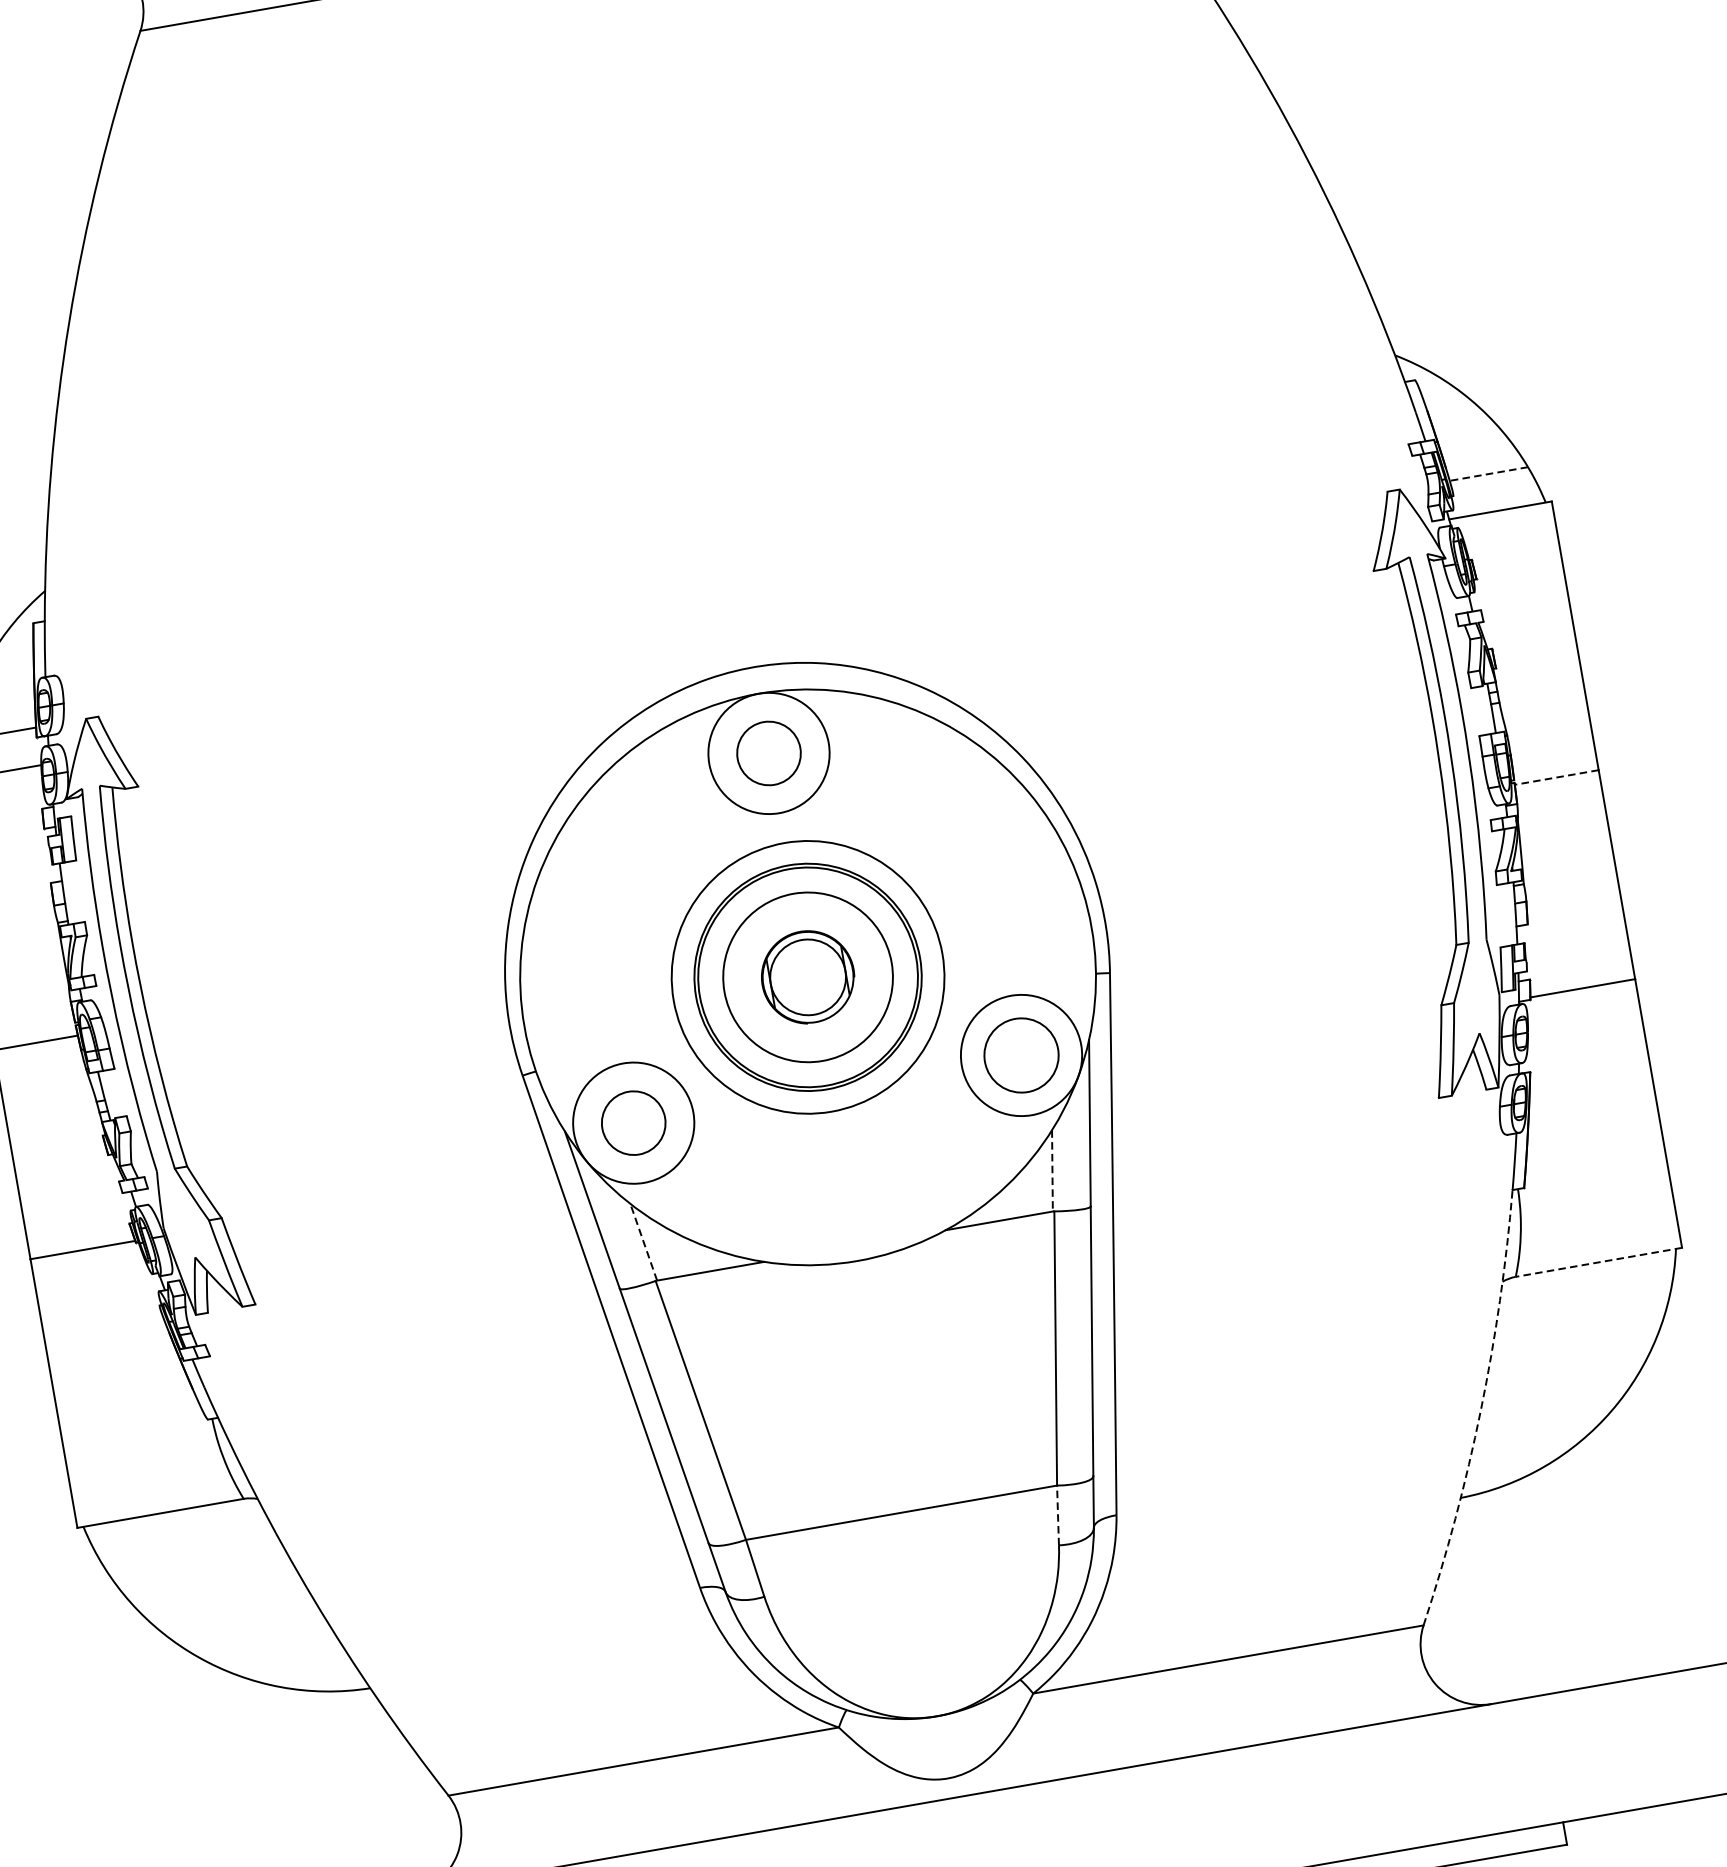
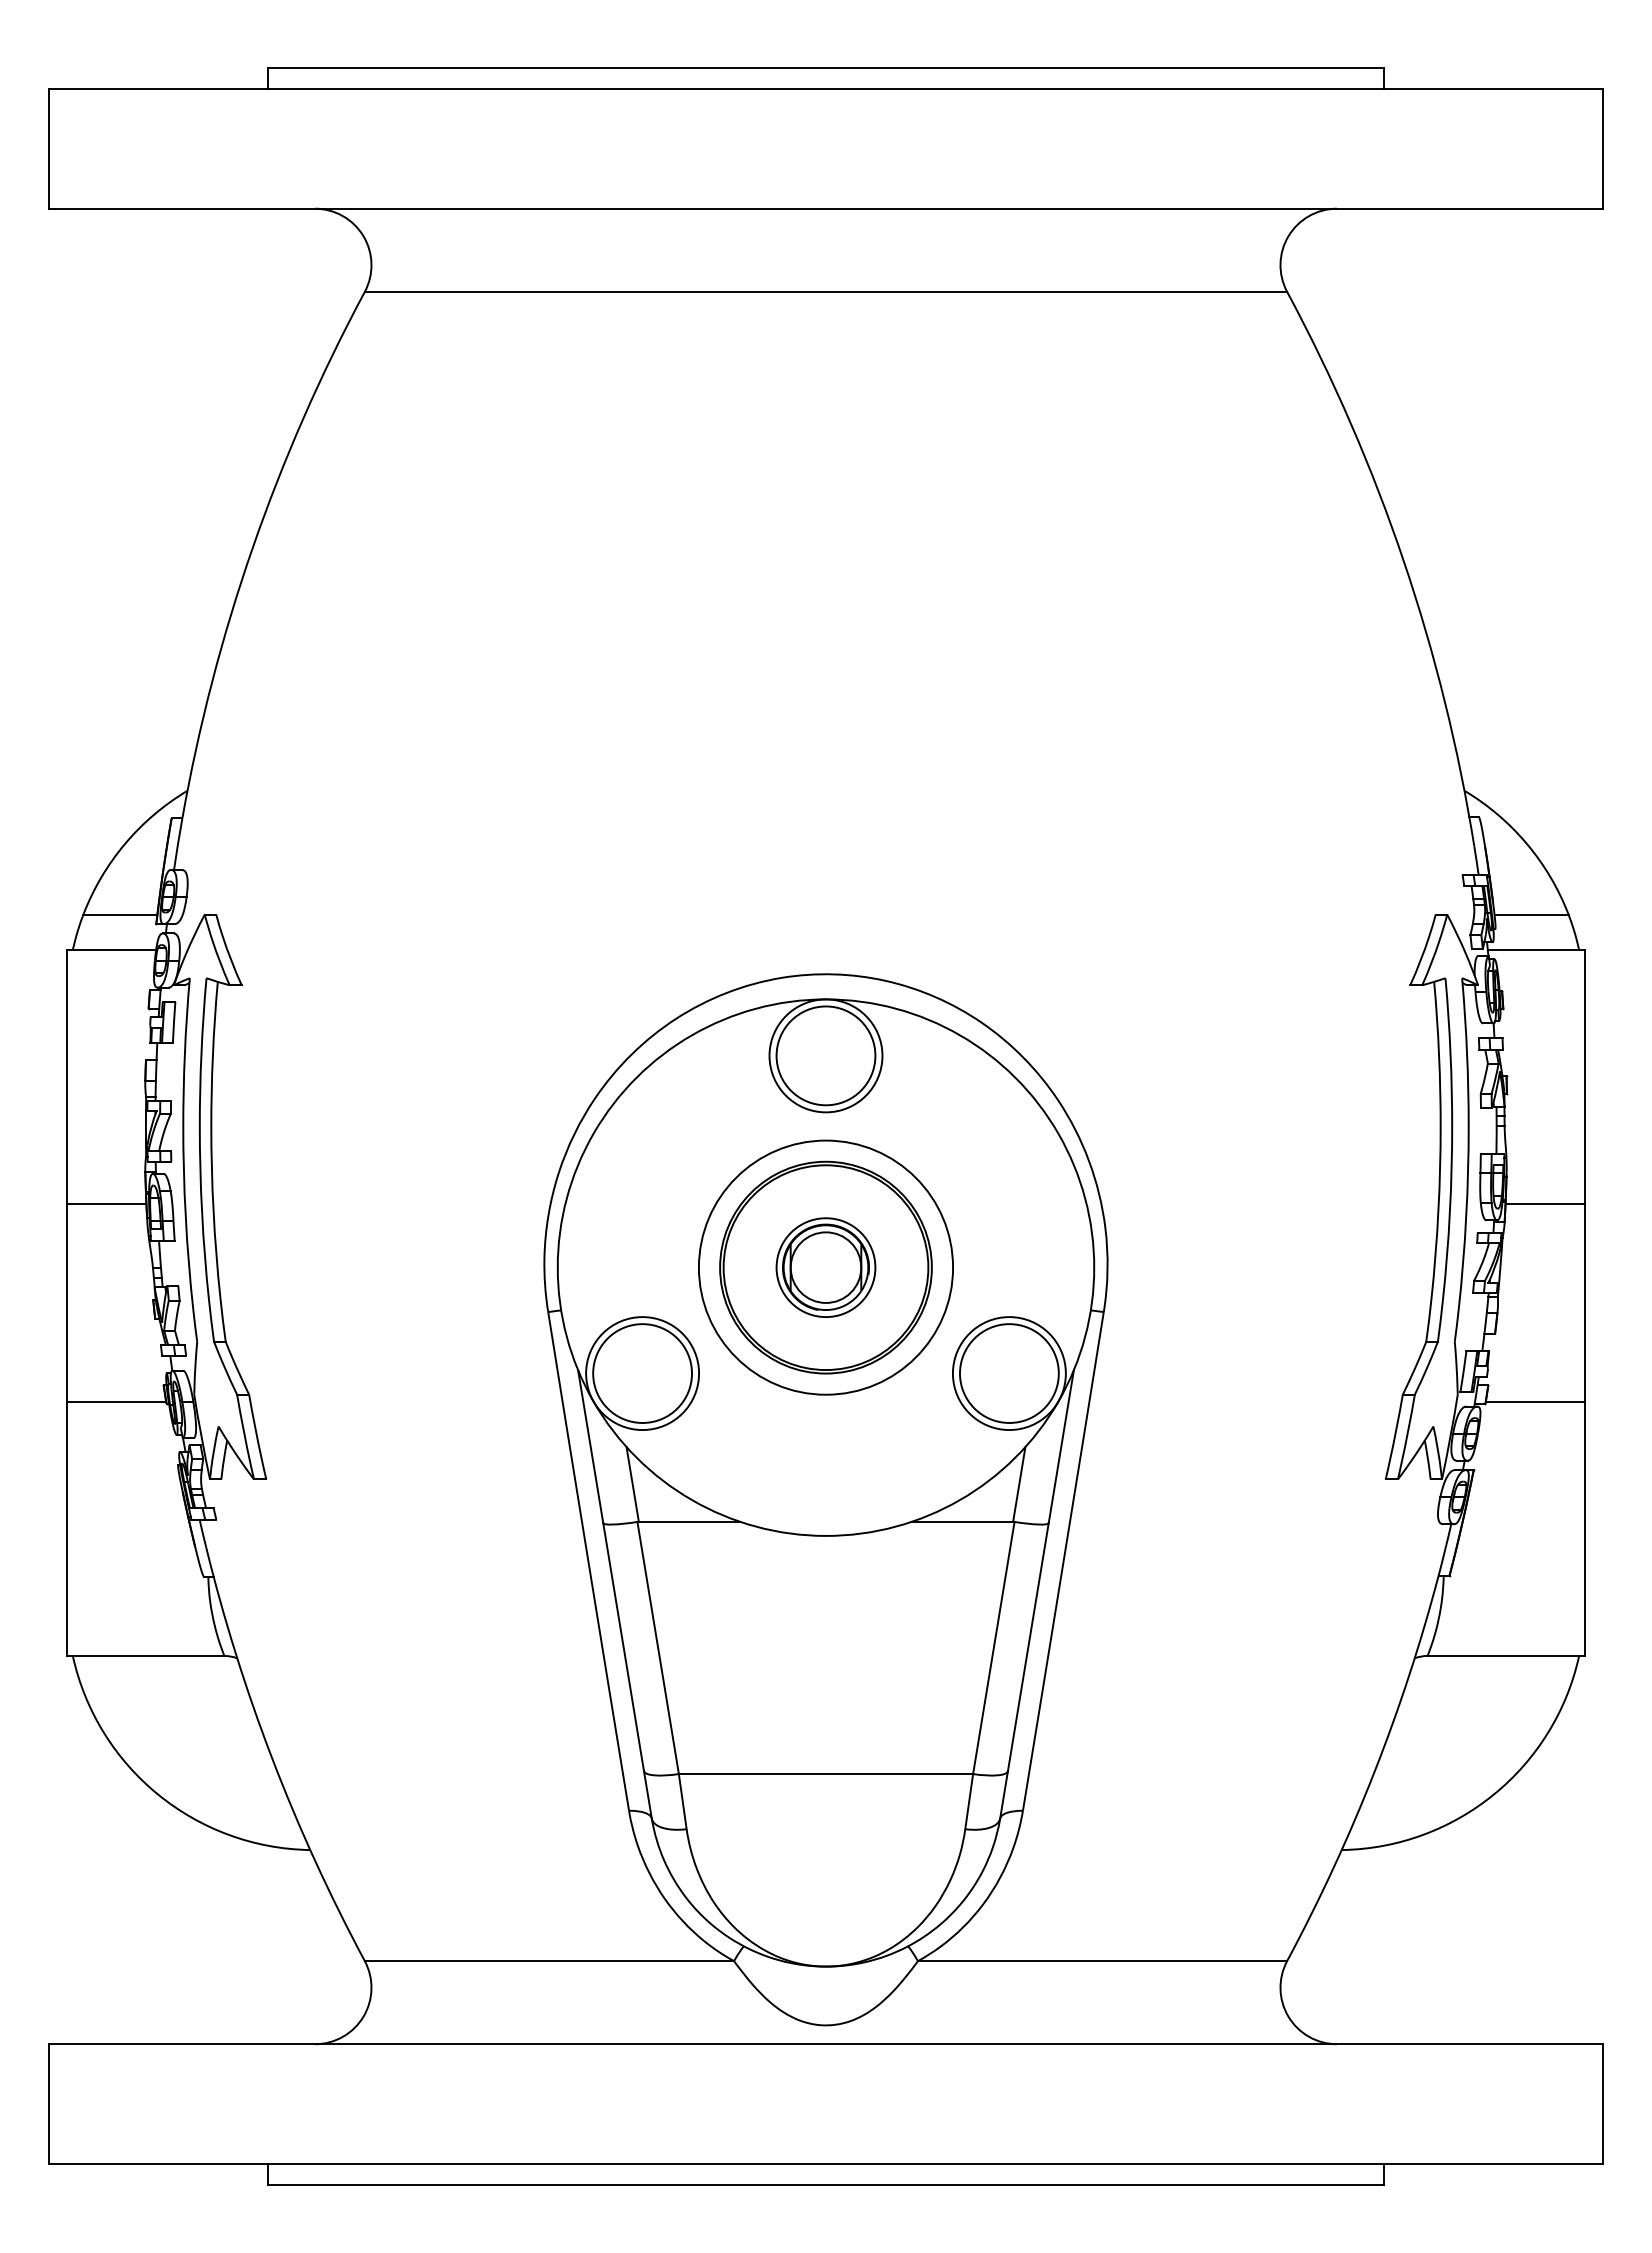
line: (1488, 473) -> (1531, 914), dashed -> solid
circle: (768, 753) -> (825, 1055), size x1.67
line: (1557, 777) -> (1545, 1204), dashed -> solid
circle: (807, 977) -> (825, 1267), size x0.62
circle: (1020, 1055) -> (1008, 1373), size x1.43
circle: (633, 1123) -> (642, 1373), size x1.67
line: (1052, 1170) -> (1019, 1484), dashed -> solid
line: (643, 1242) -> (632, 1484), dashed -> solid
line: (1599, 1261) -> (1506, 1655), dashed -> solid
arc: (1481, 1409) -> (1374, 1772), dashed -> solid
line: (1058, 1515) -> (969, 1801), dashed -> solid

